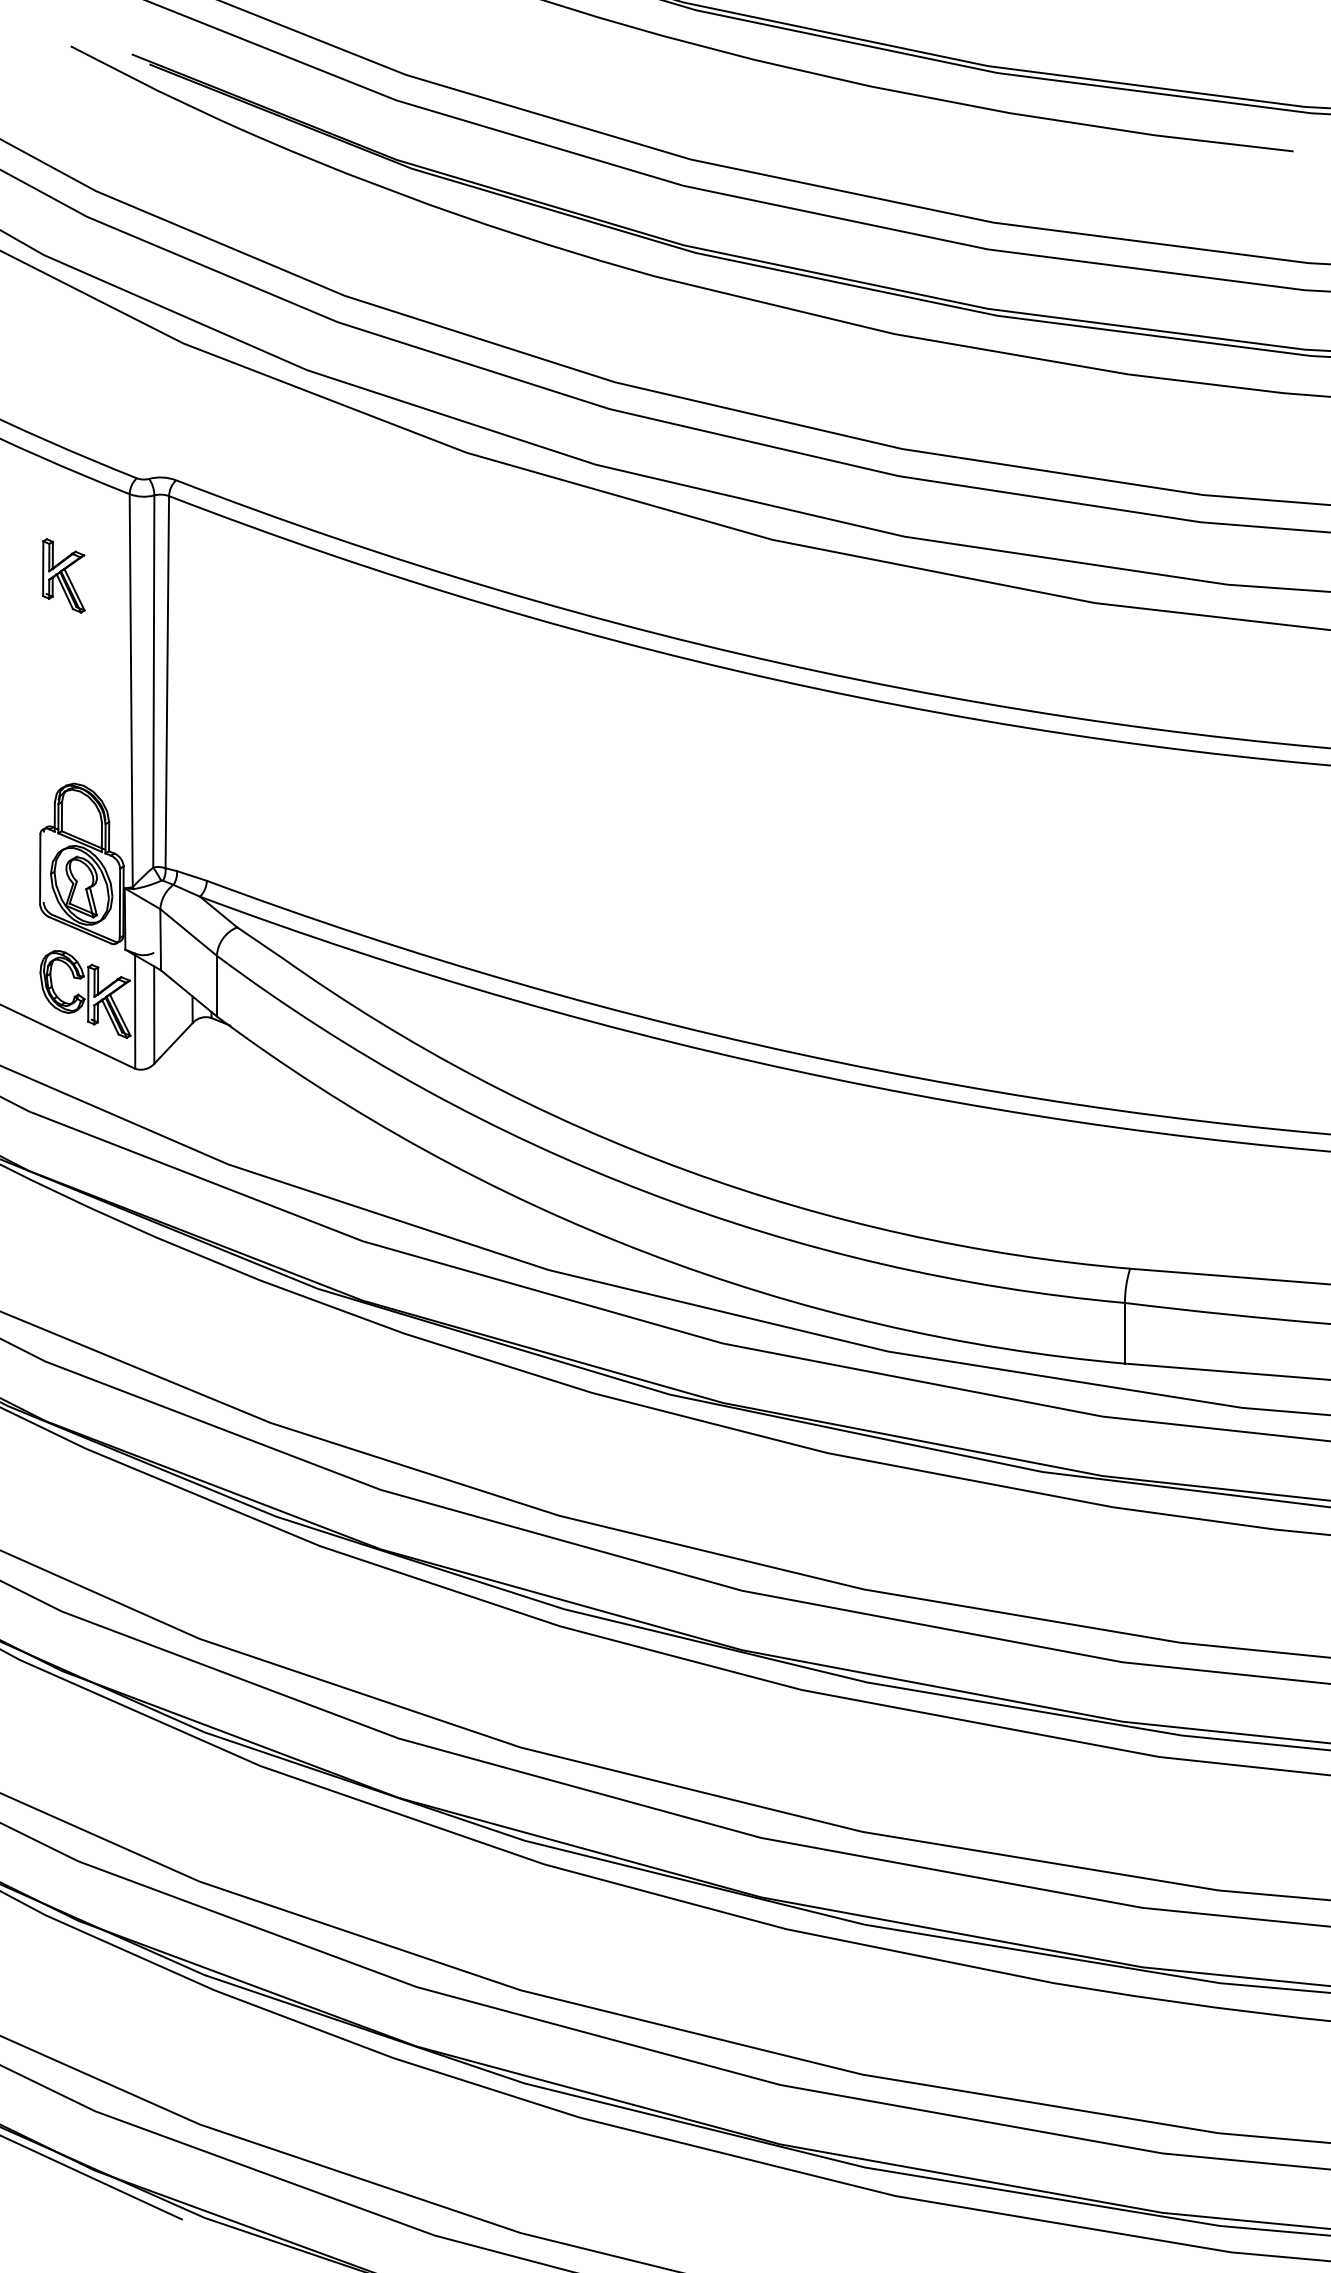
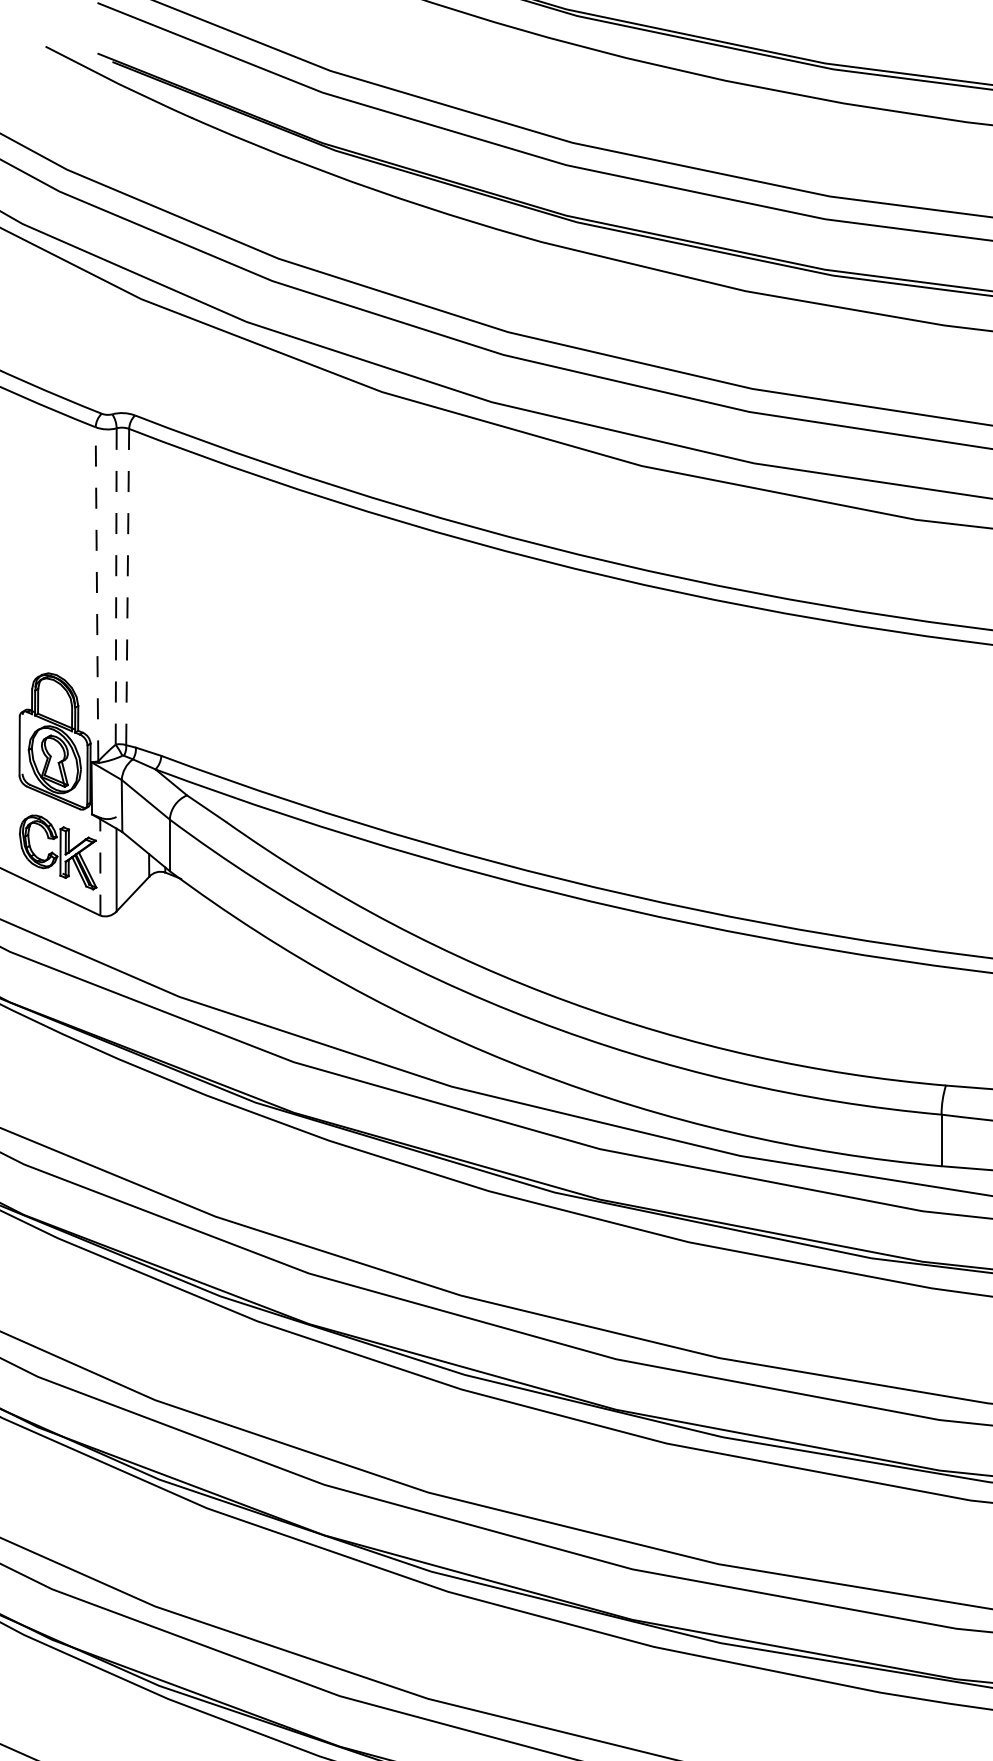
part: (63, 575) -> (39, 496), removed
line: (153, 681) -> (115, 586), solid -> dashed
line: (167, 682) -> (127, 587), solid -> dashed
line: (131, 690) -> (97, 594), solid -> dashed
line: (135, 1011) -> (100, 866), solid -> dashed

